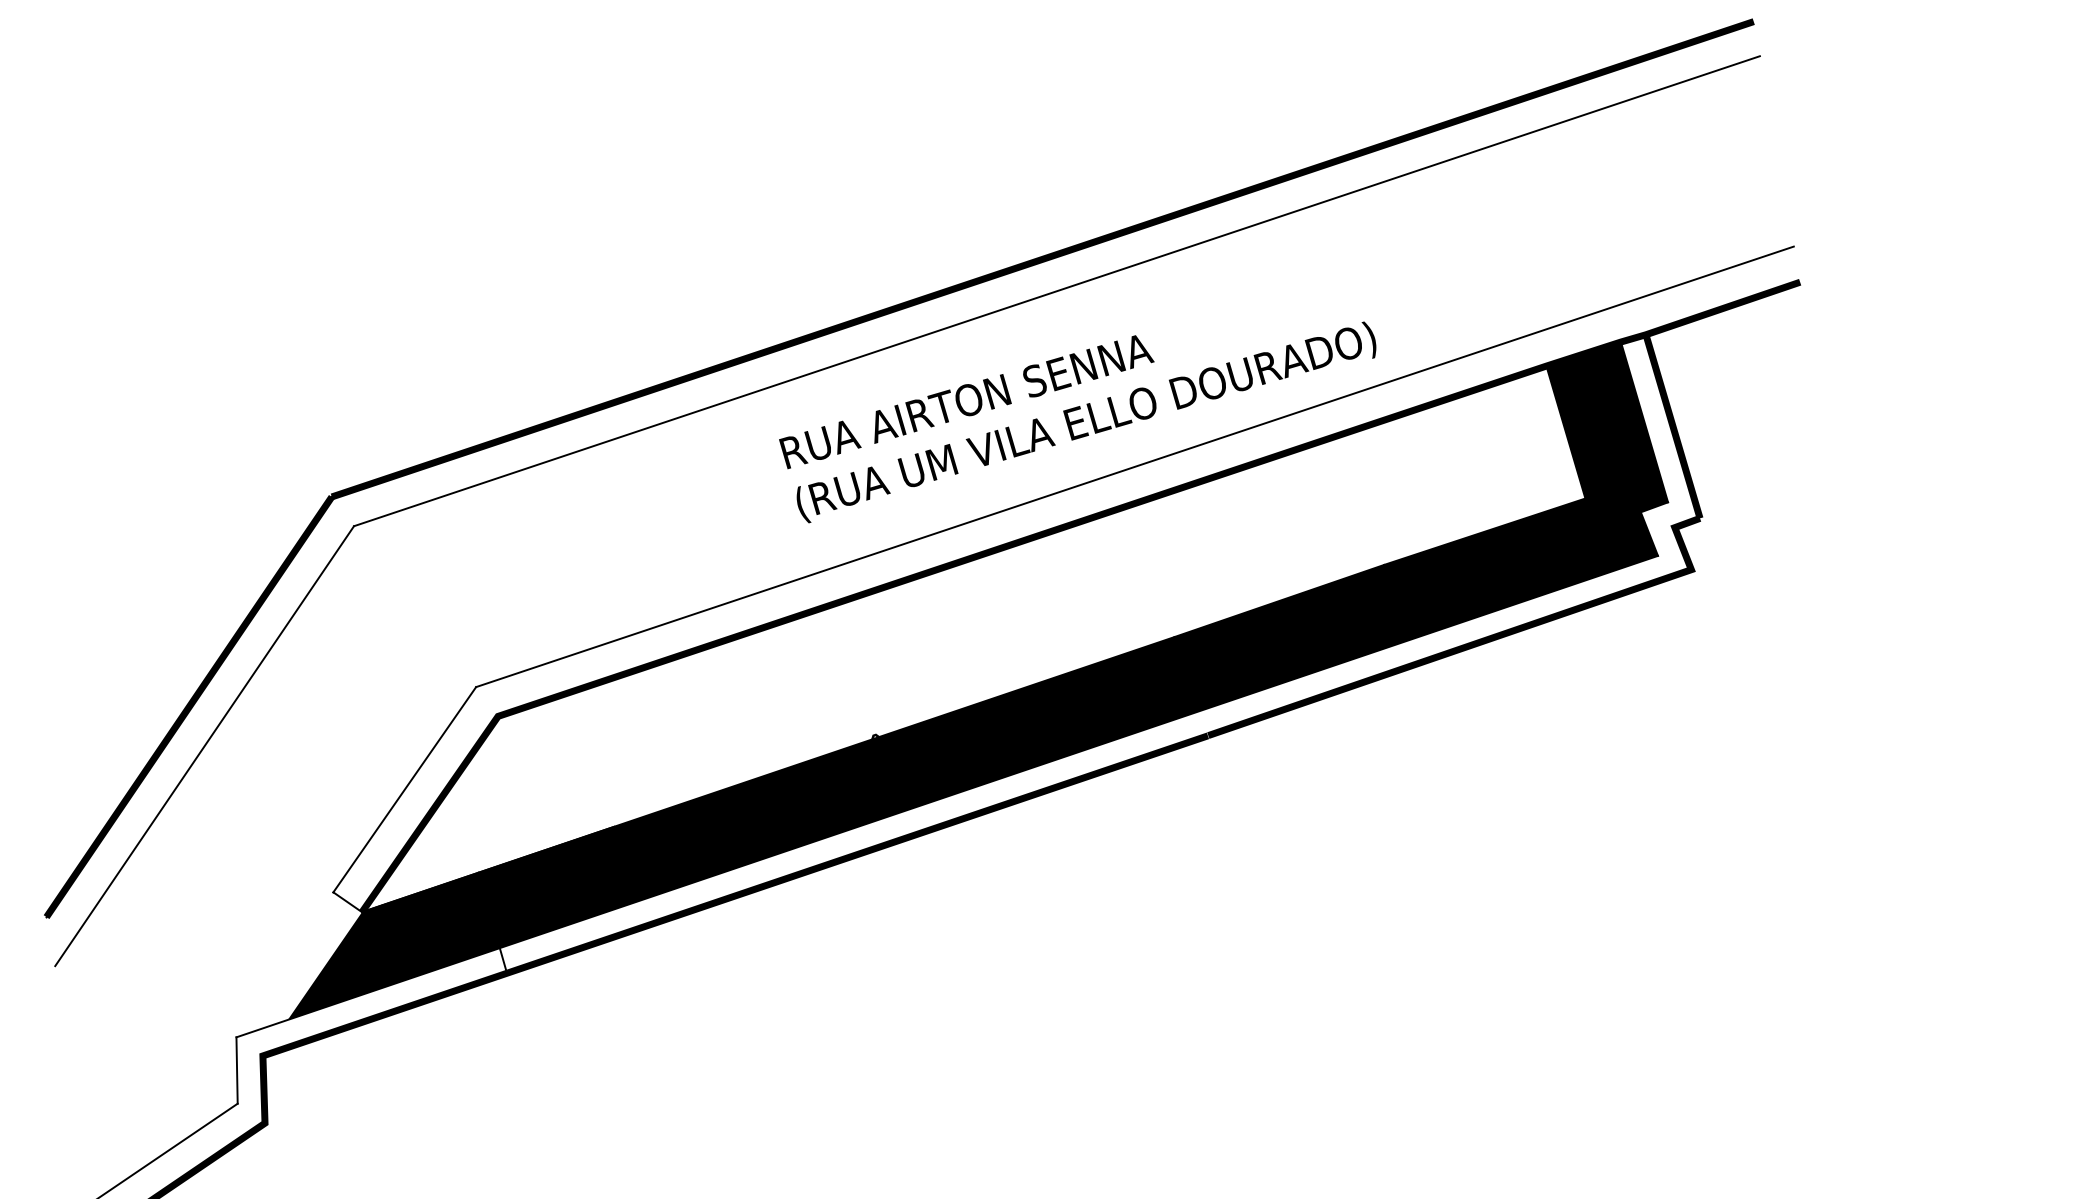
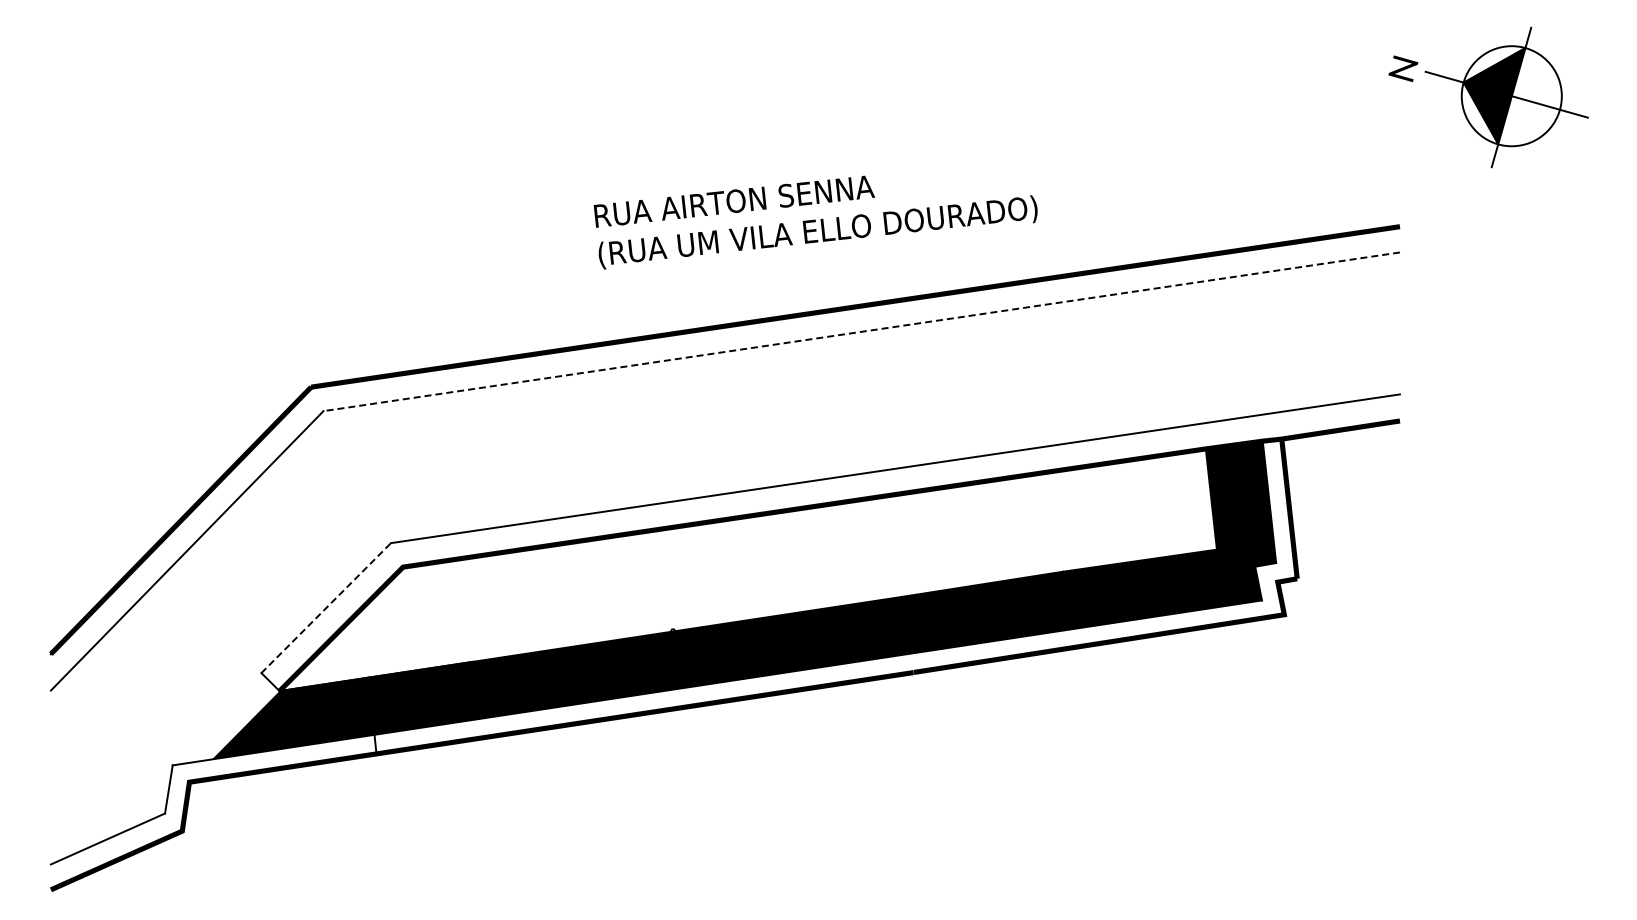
line: (1056, 290) -> (861, 331), solid -> dashed
text: (1080, 409) -> (815, 222), moved
line: (405, 790) -> (326, 608), solid -> dashed

